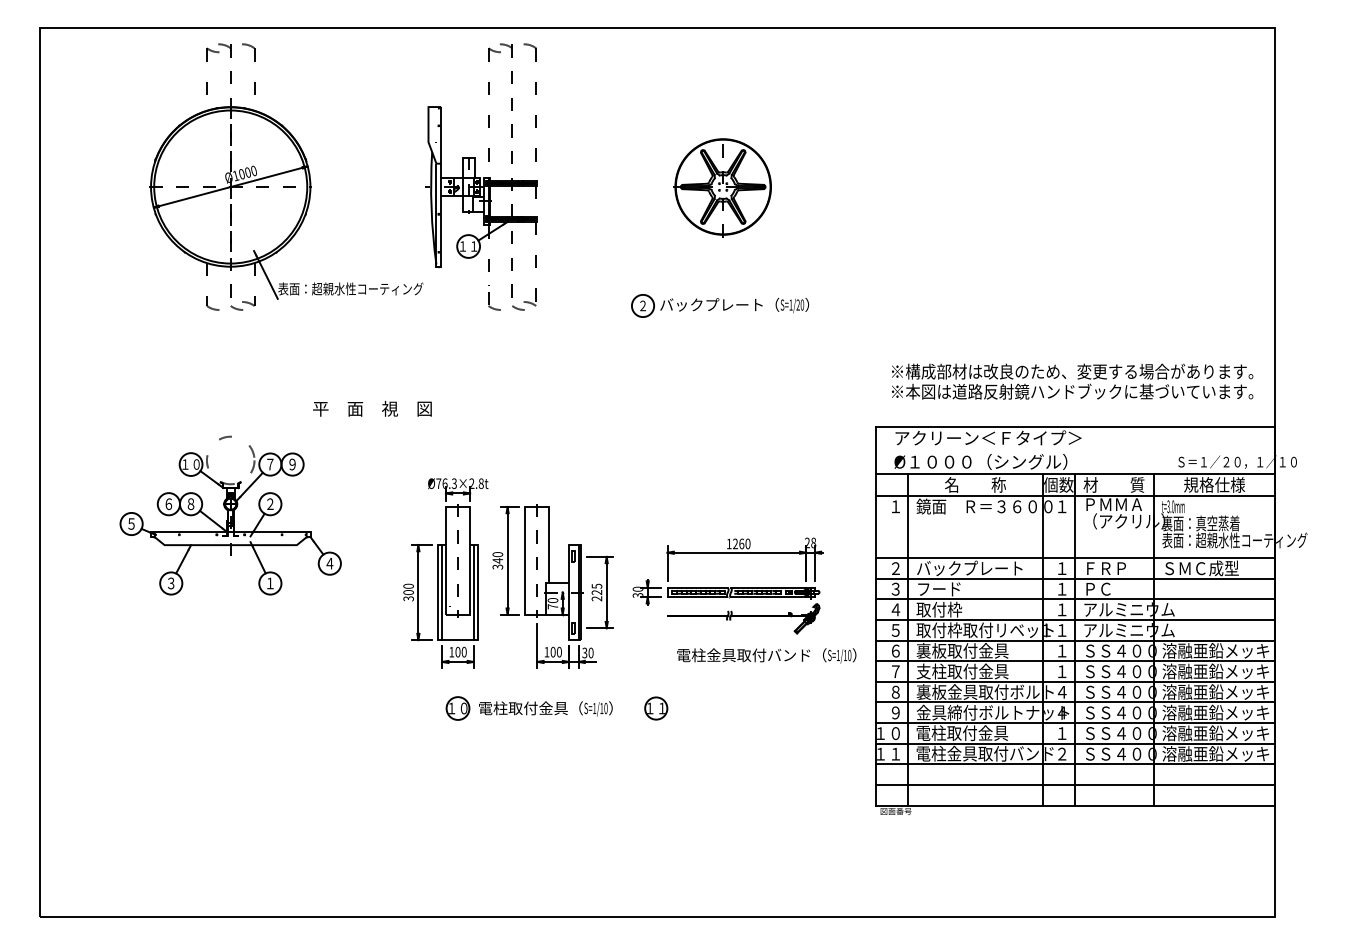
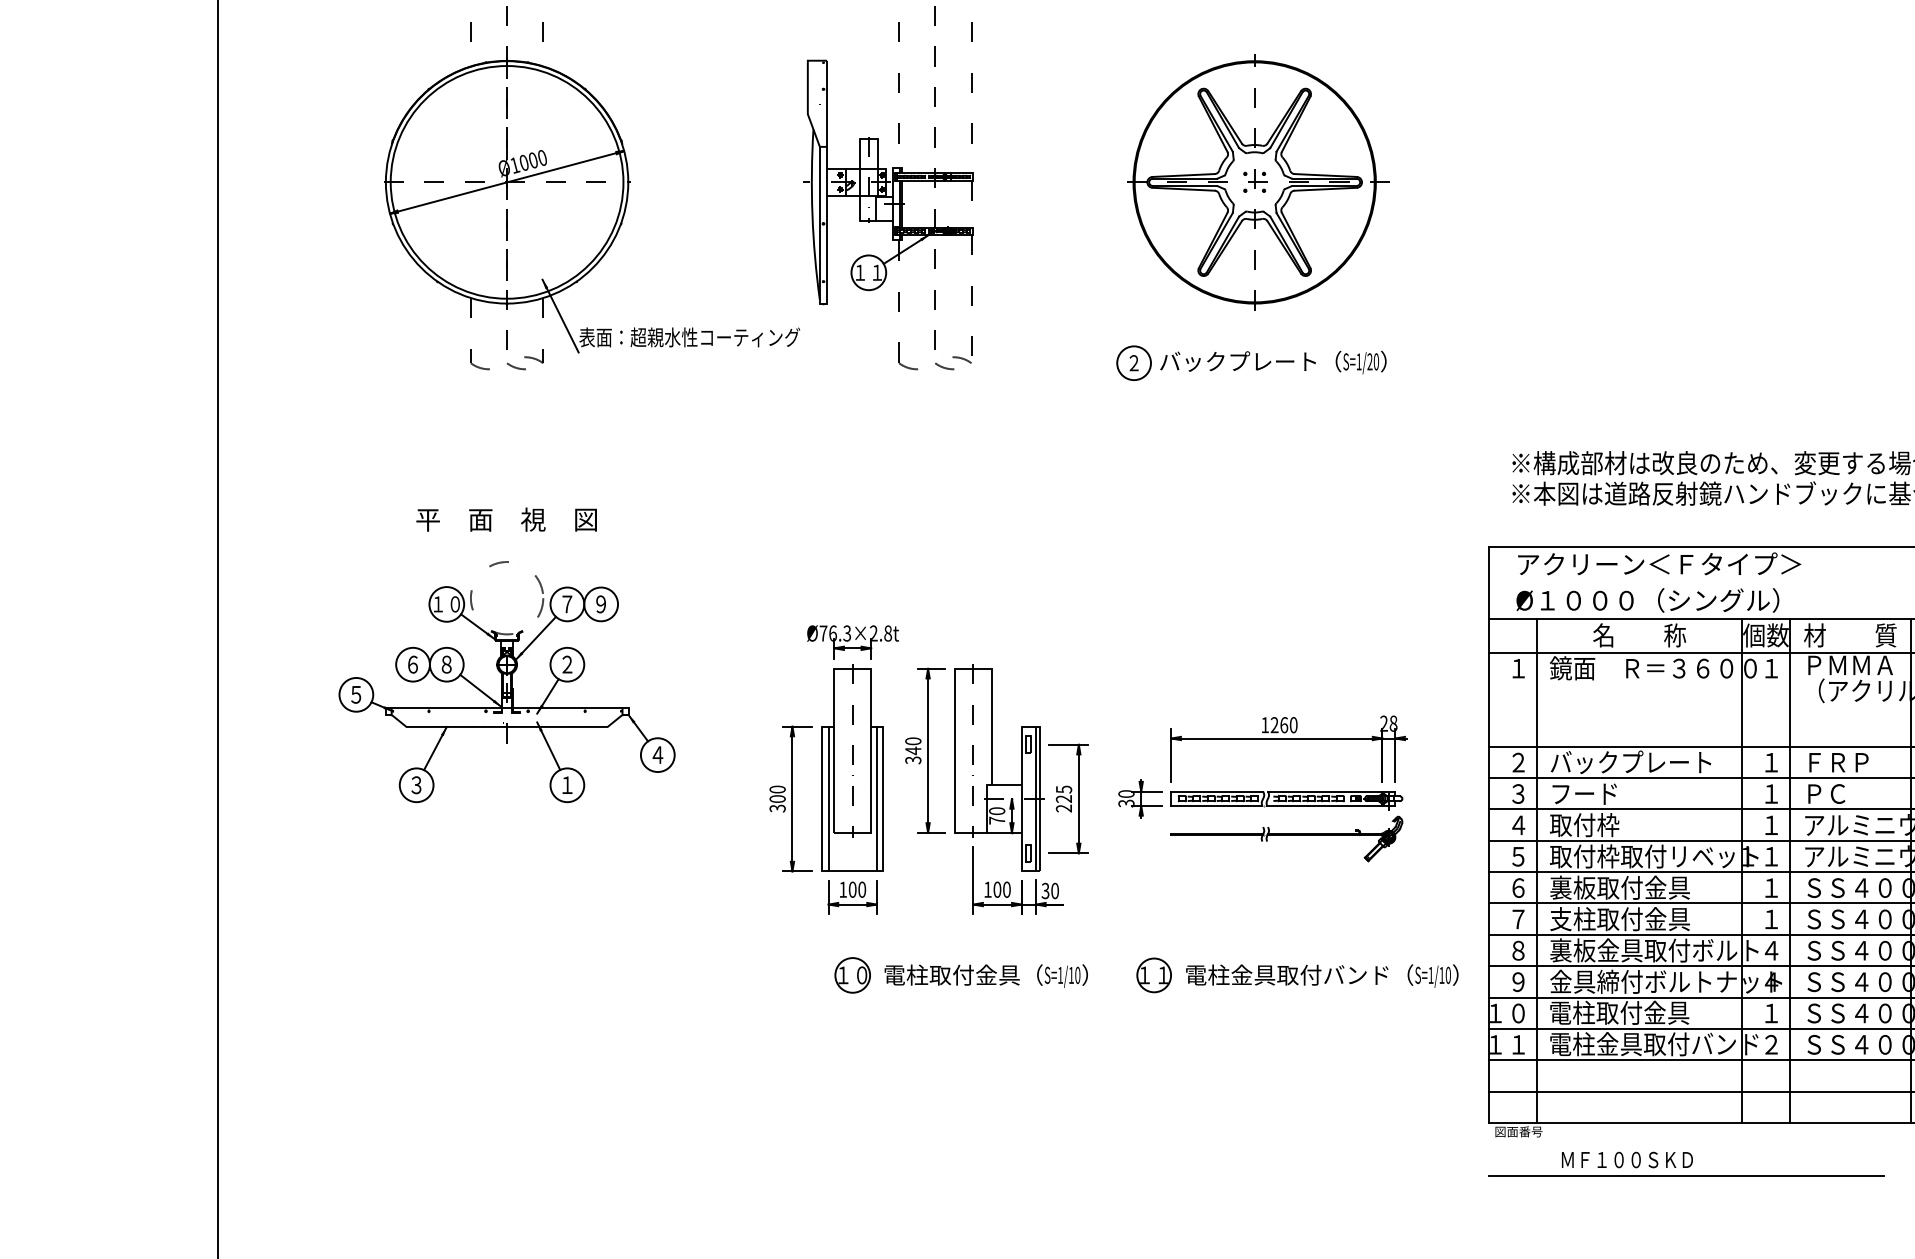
part: (724, 186) -> (1257, 181), size x1.67
text: (372, 408) -> (506, 519), moved
text: (766, 655) -> (1321, 975), moved
part: (1005, 832) -> (1685, 1163), added

